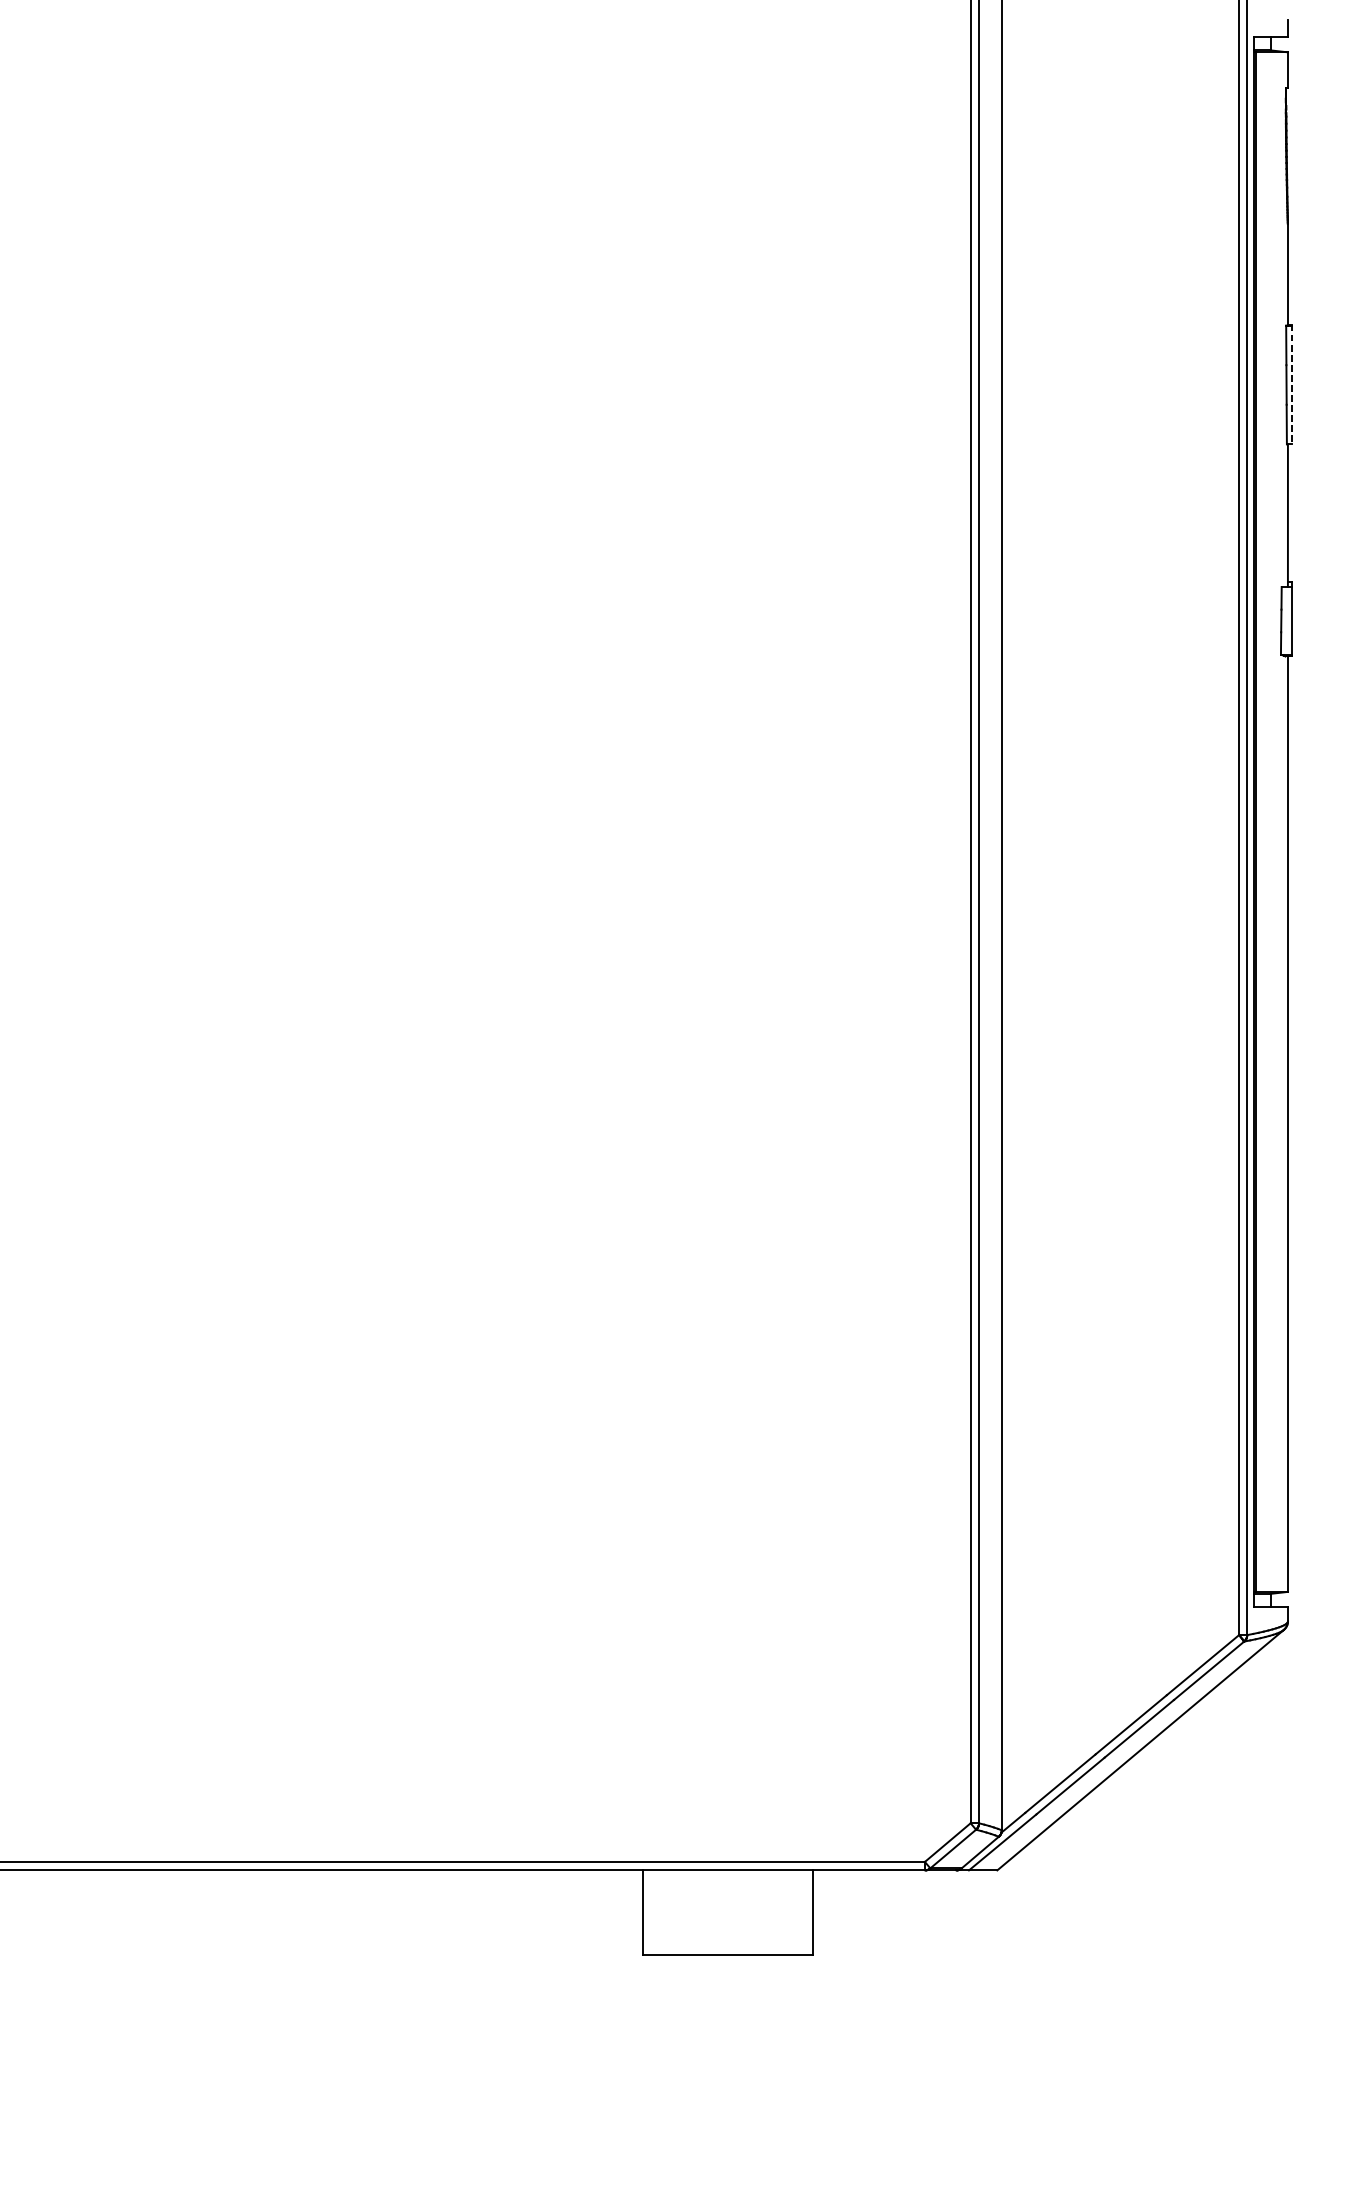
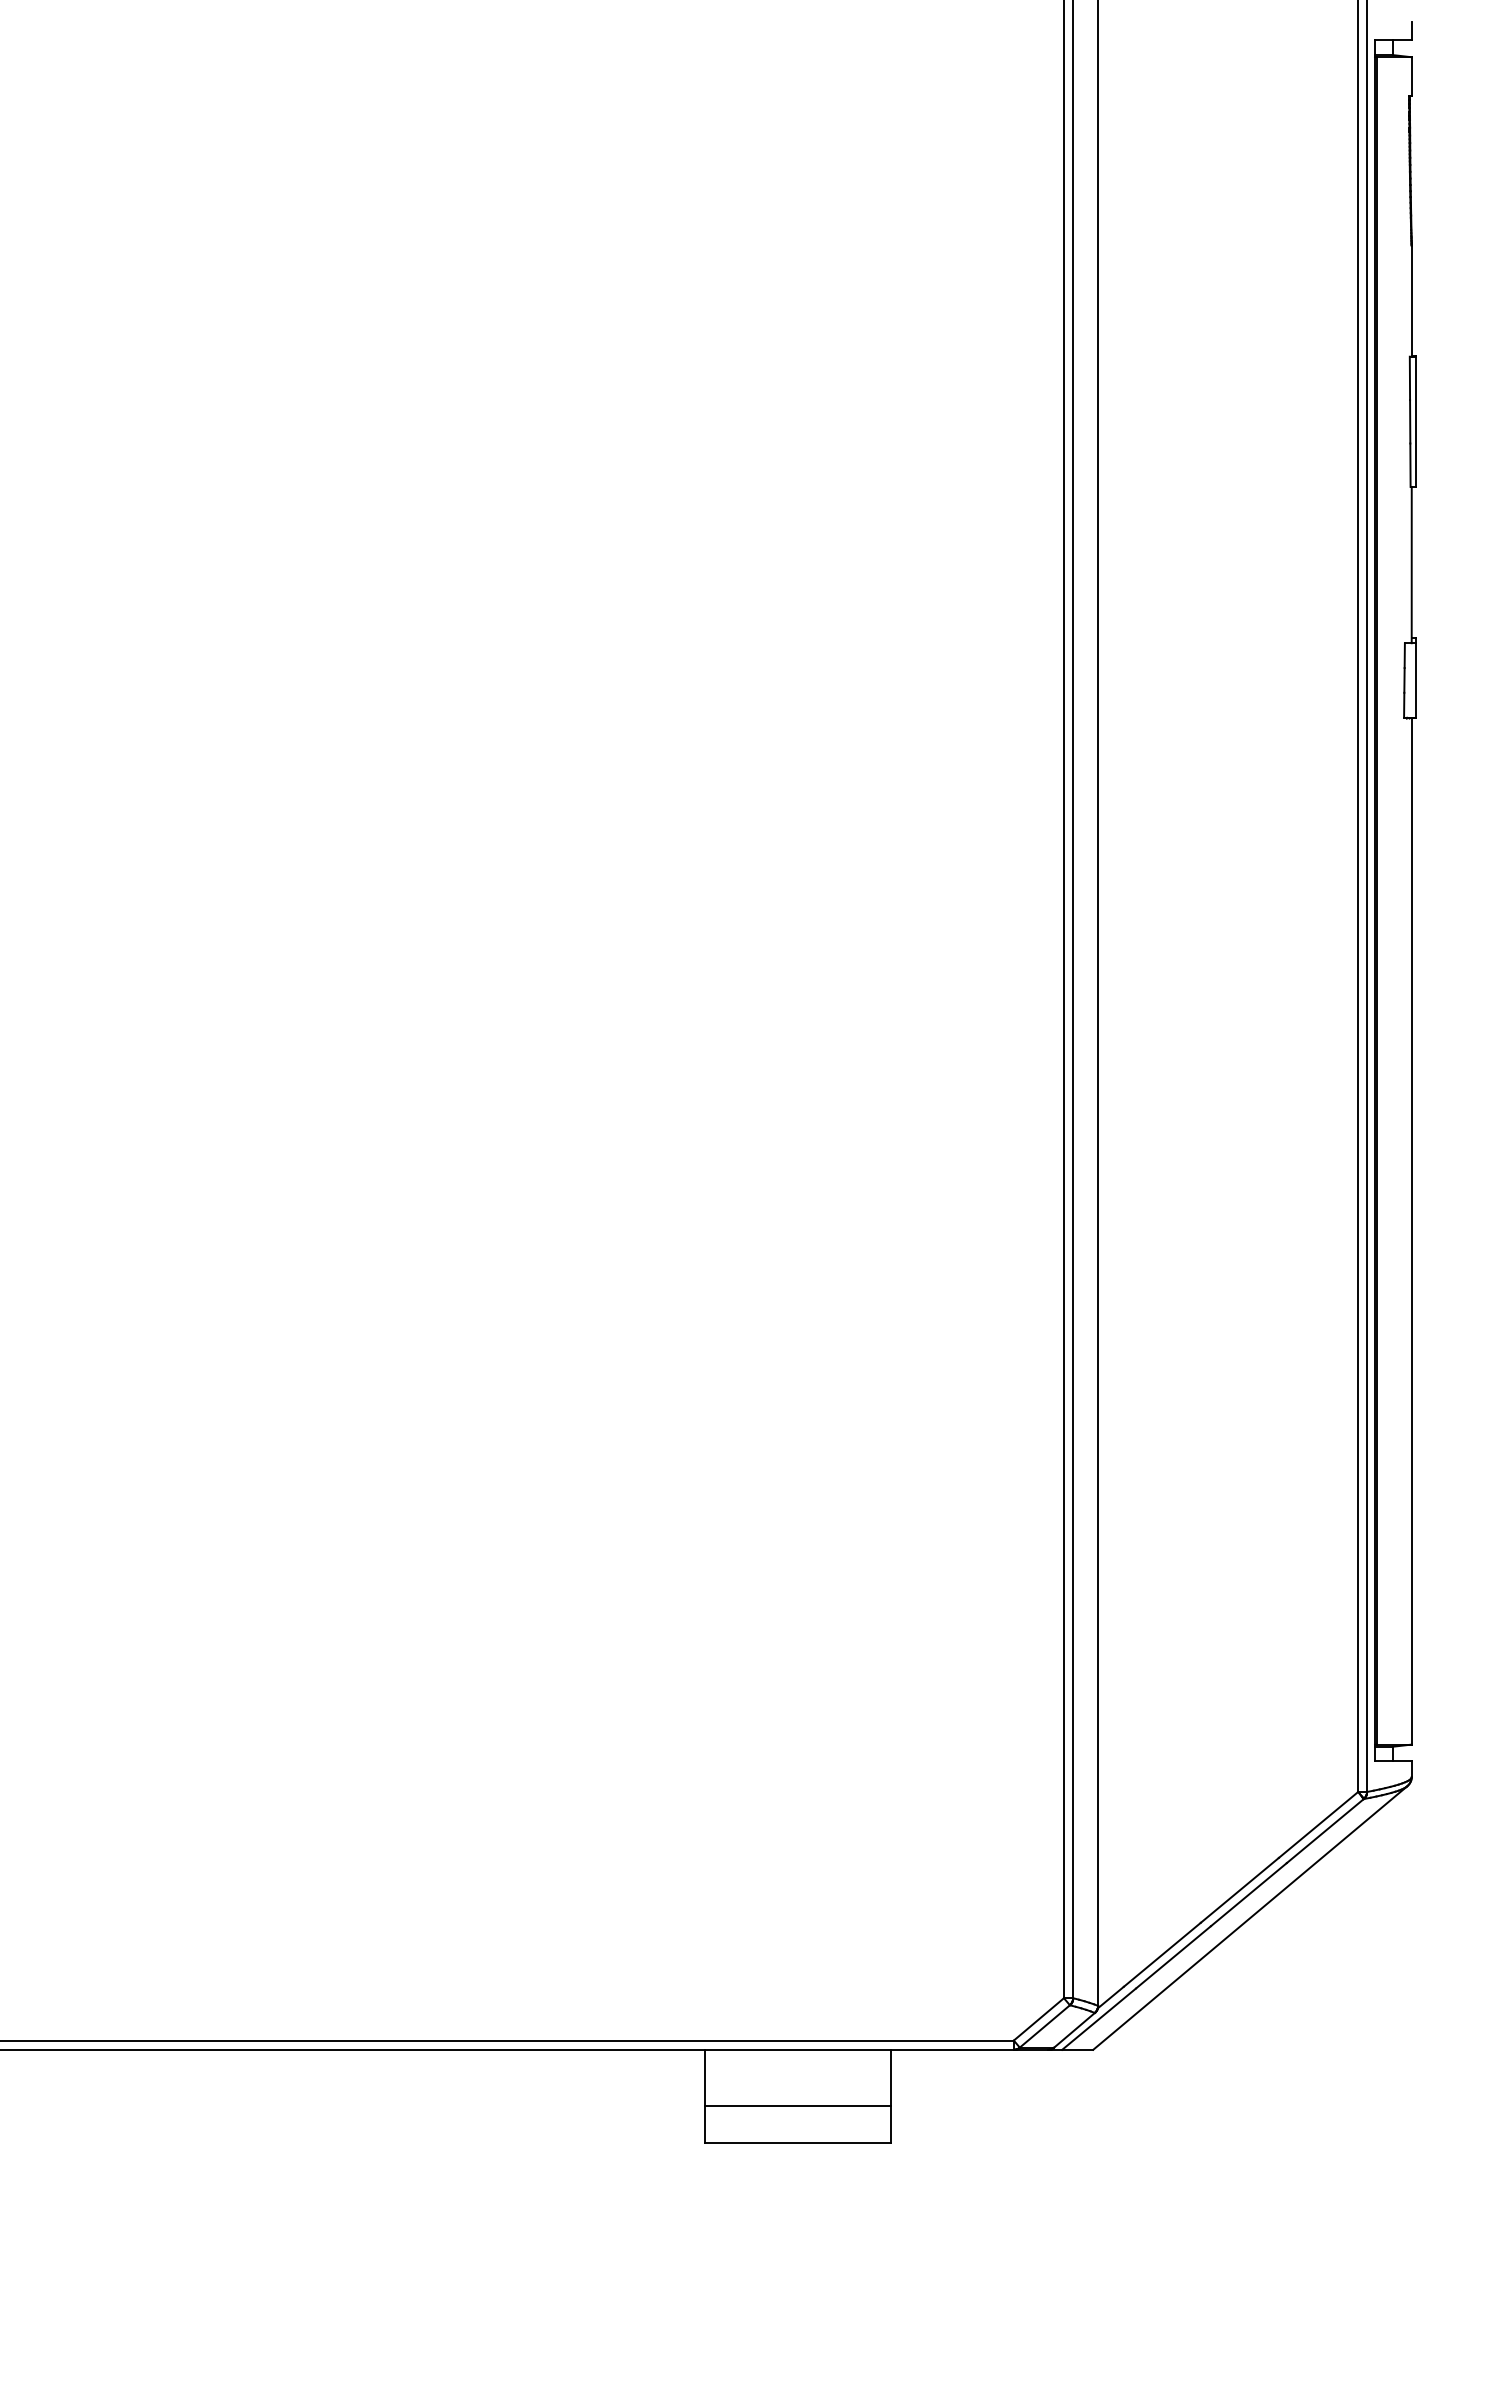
line: (1292, 385) -> (1416, 422), dashed -> solid
line: (727, 1921) -> (797, 2105), added

